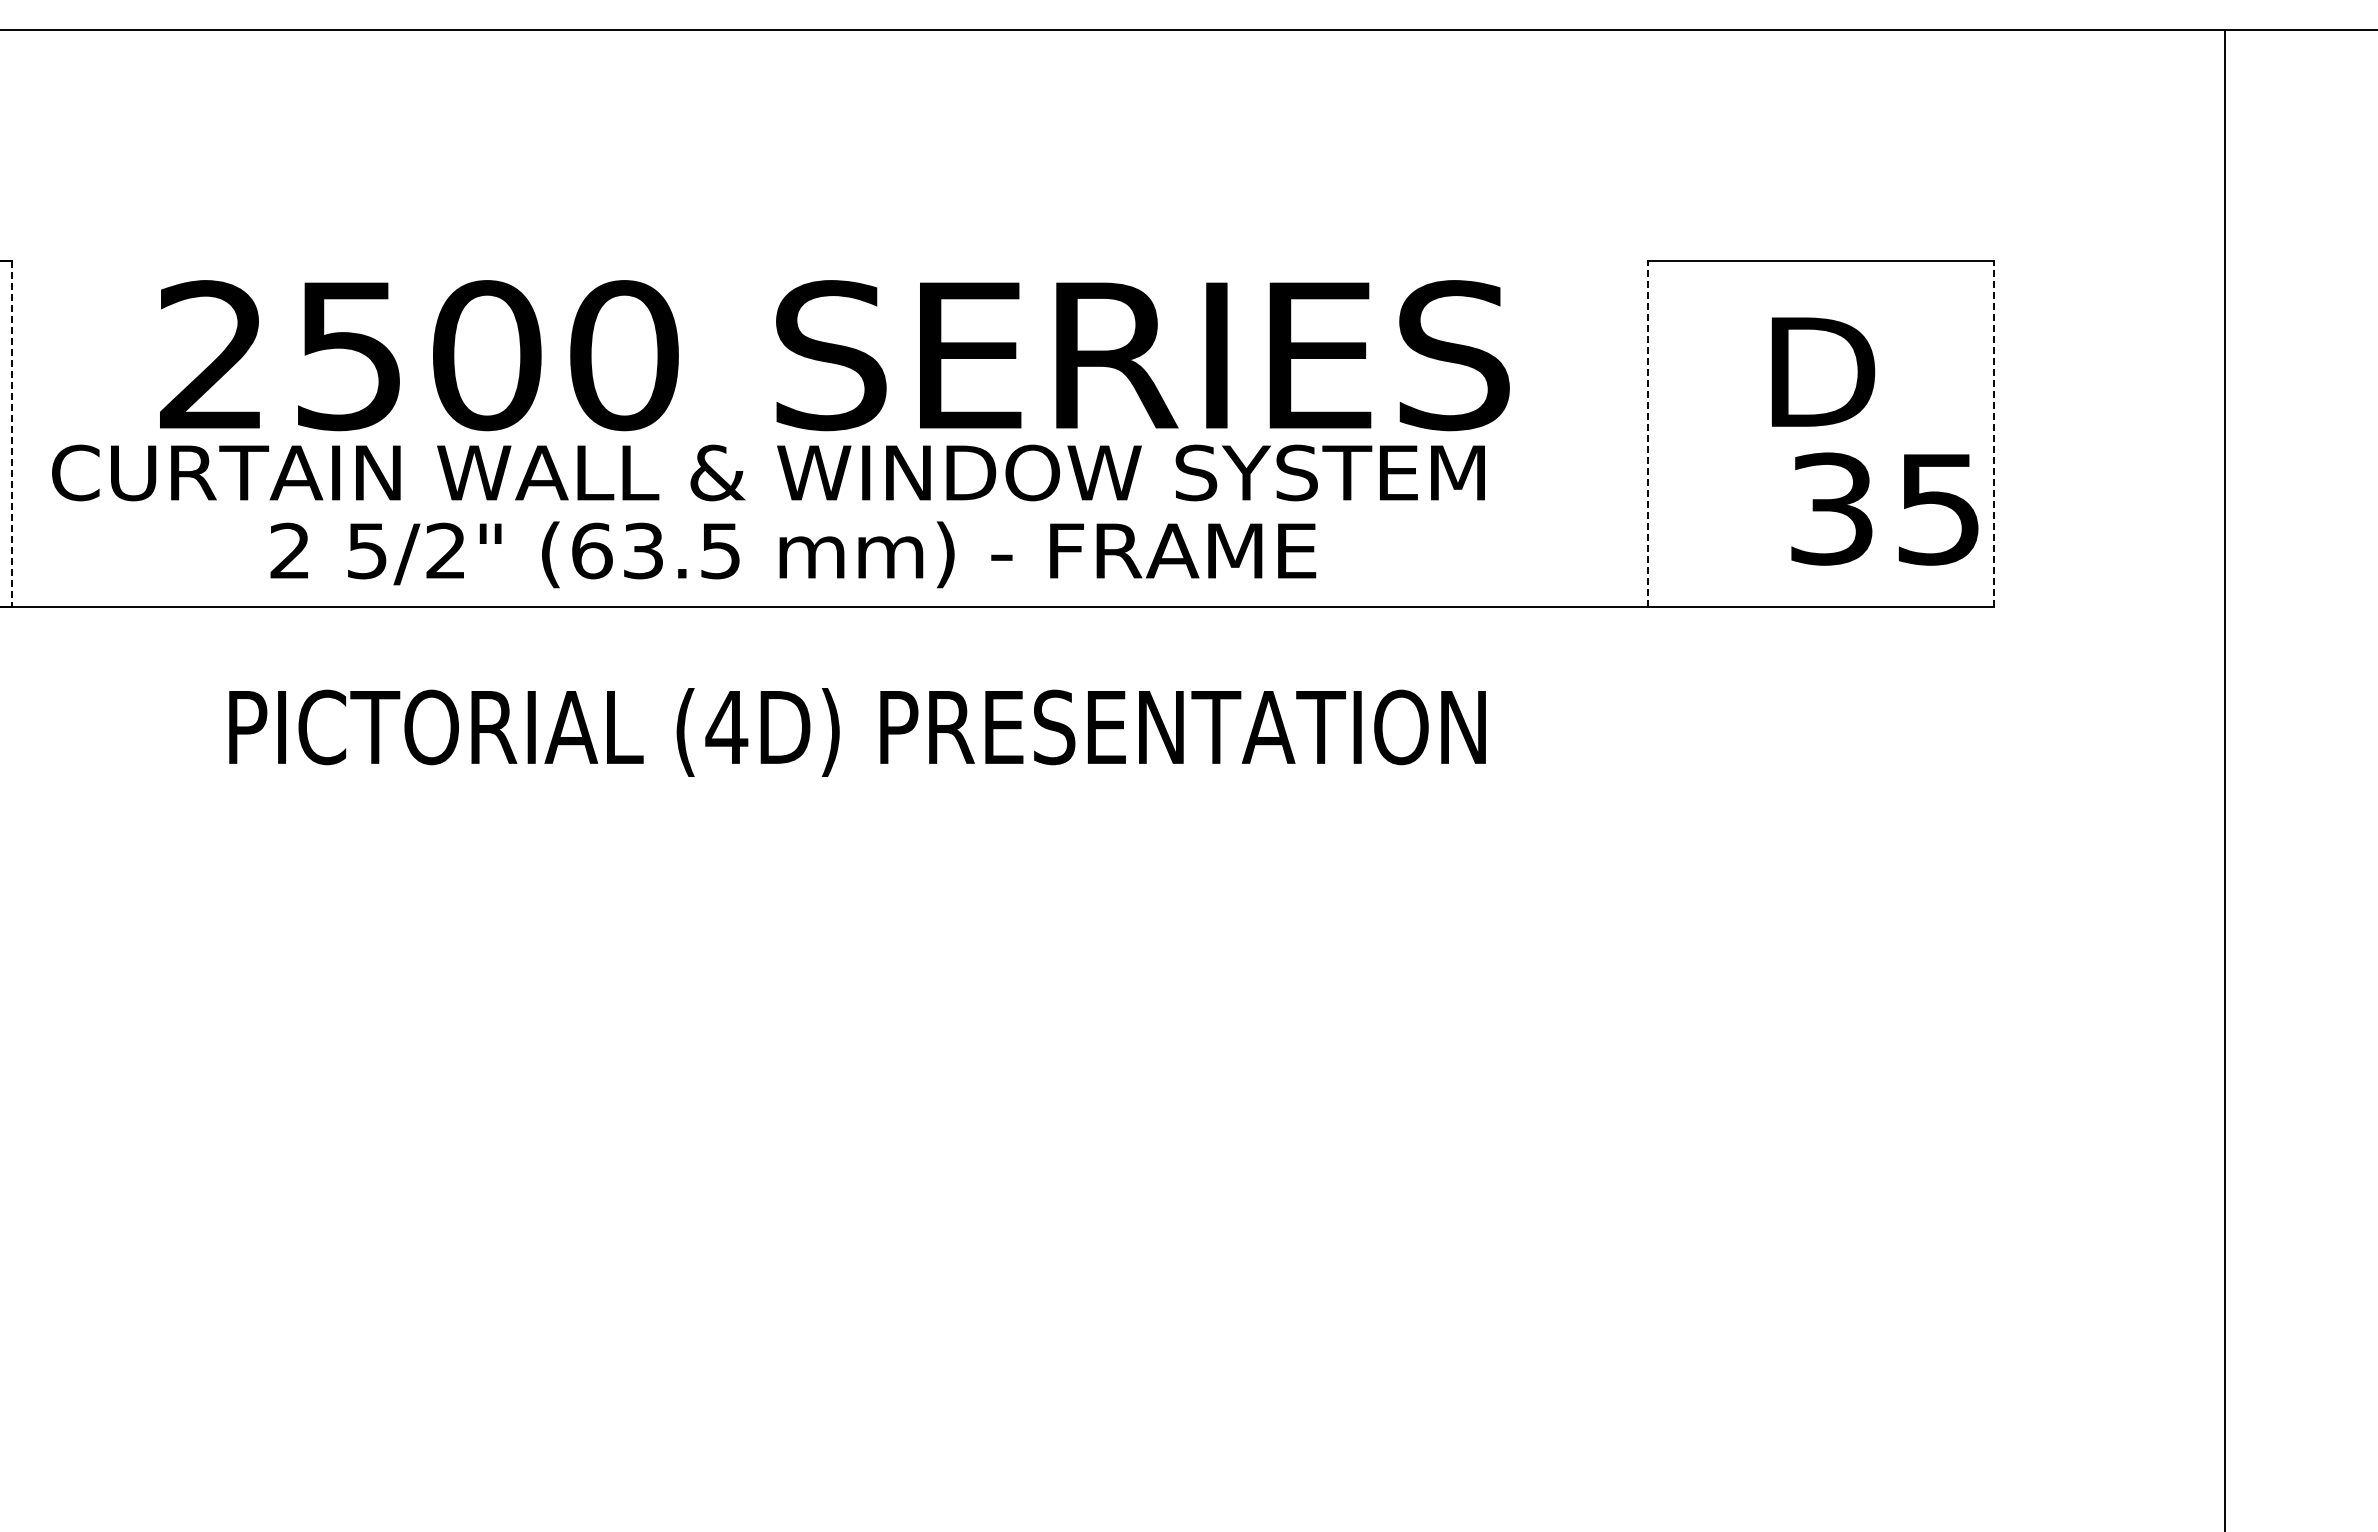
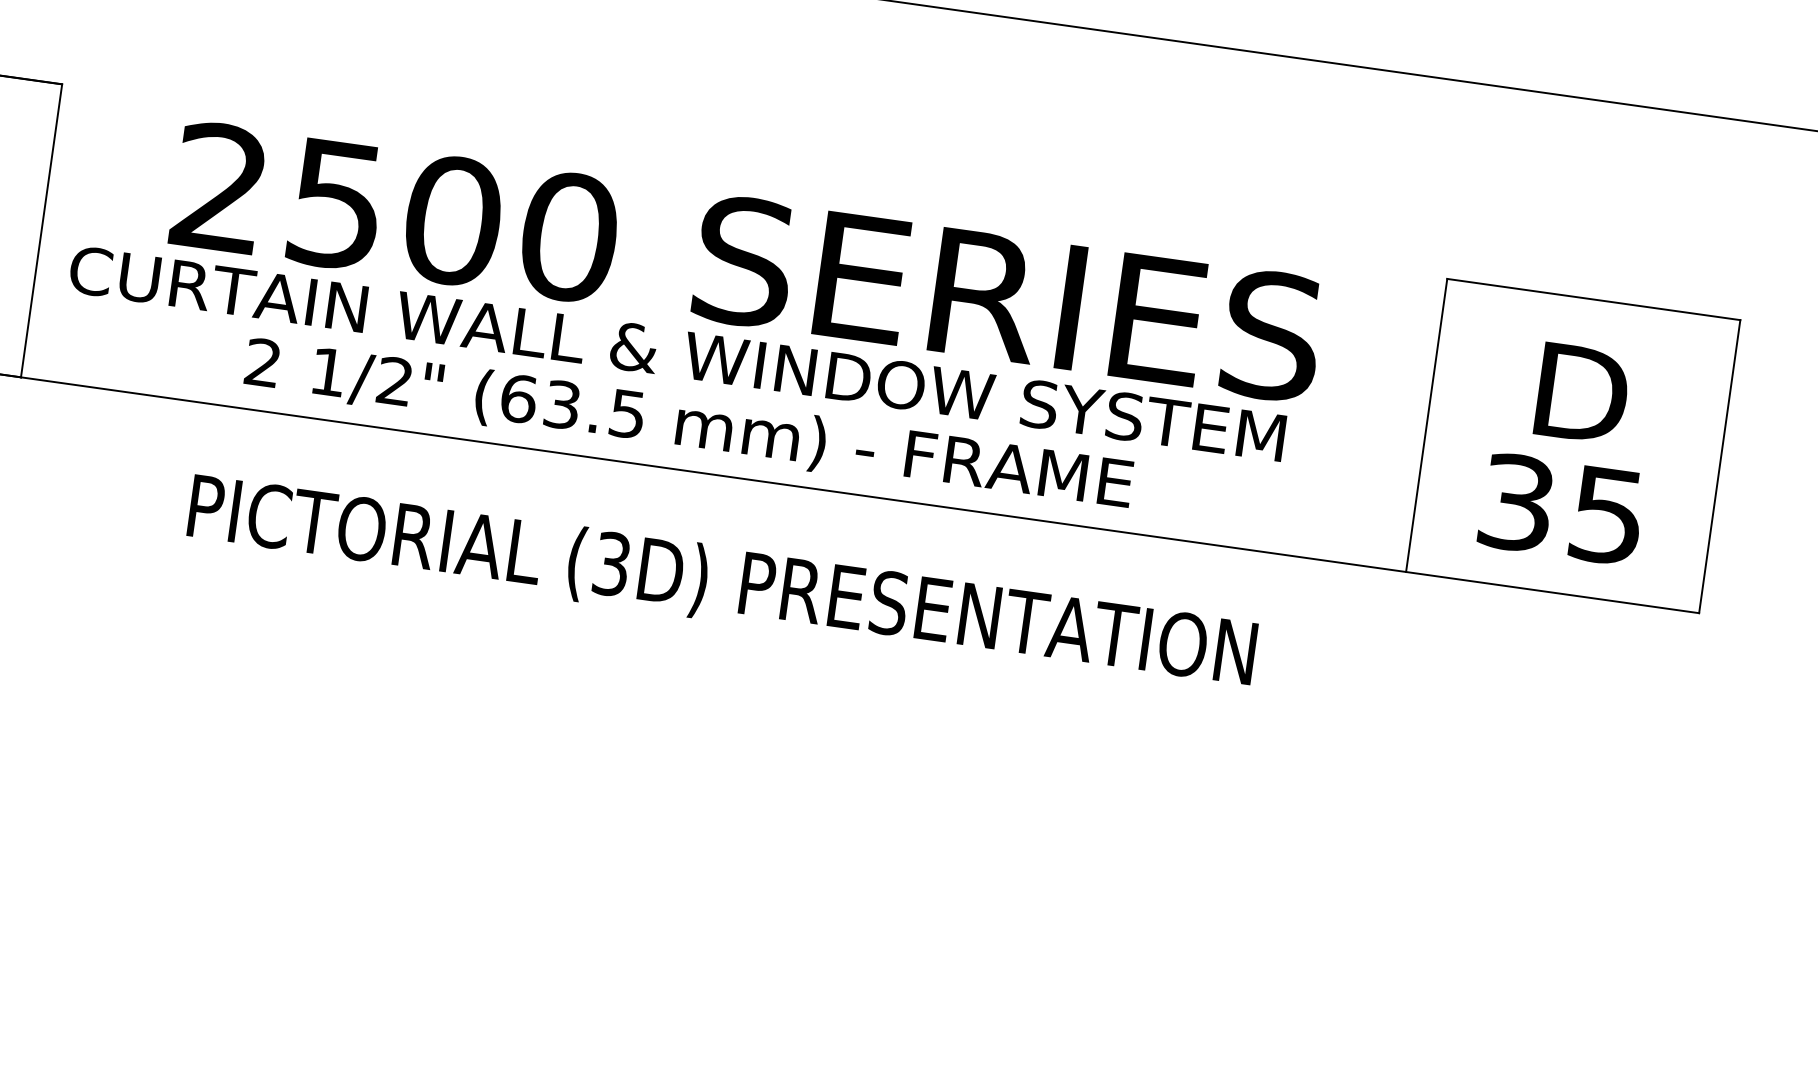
line: (1647, 433) -> (1426, 424), dashed -> solid
line: (1993, 433) -> (1719, 466), dashed -> solid
line: (12, 434) -> (41, 231), dashed -> solid
text: (1884, 508) -> (1561, 508), moved
text: (367, 551) -> (328, 372), 5/2" -> 1/2"
text: (726, 727) -> (611, 564), (4D) -> (3D)

